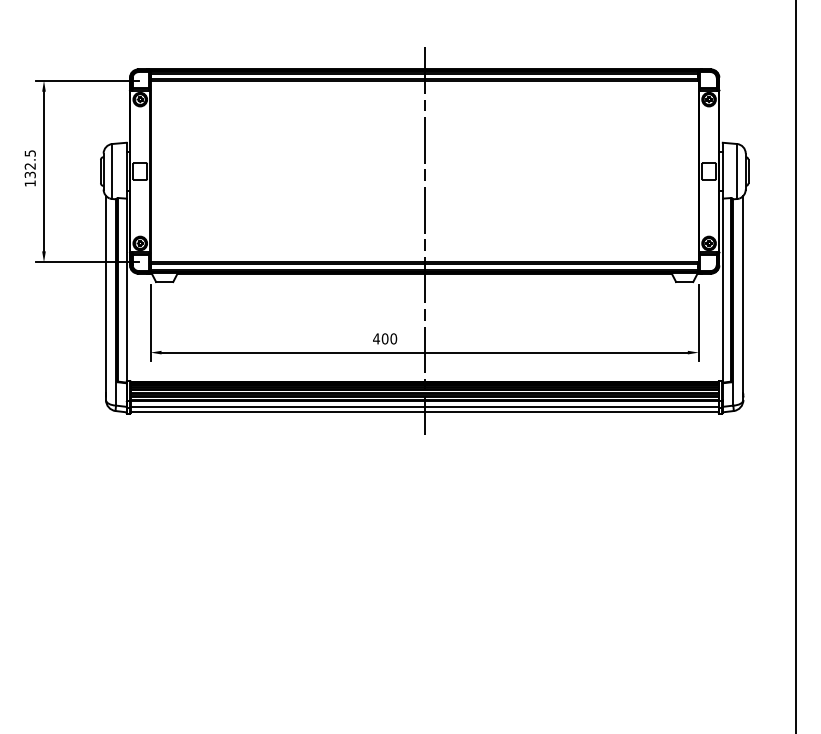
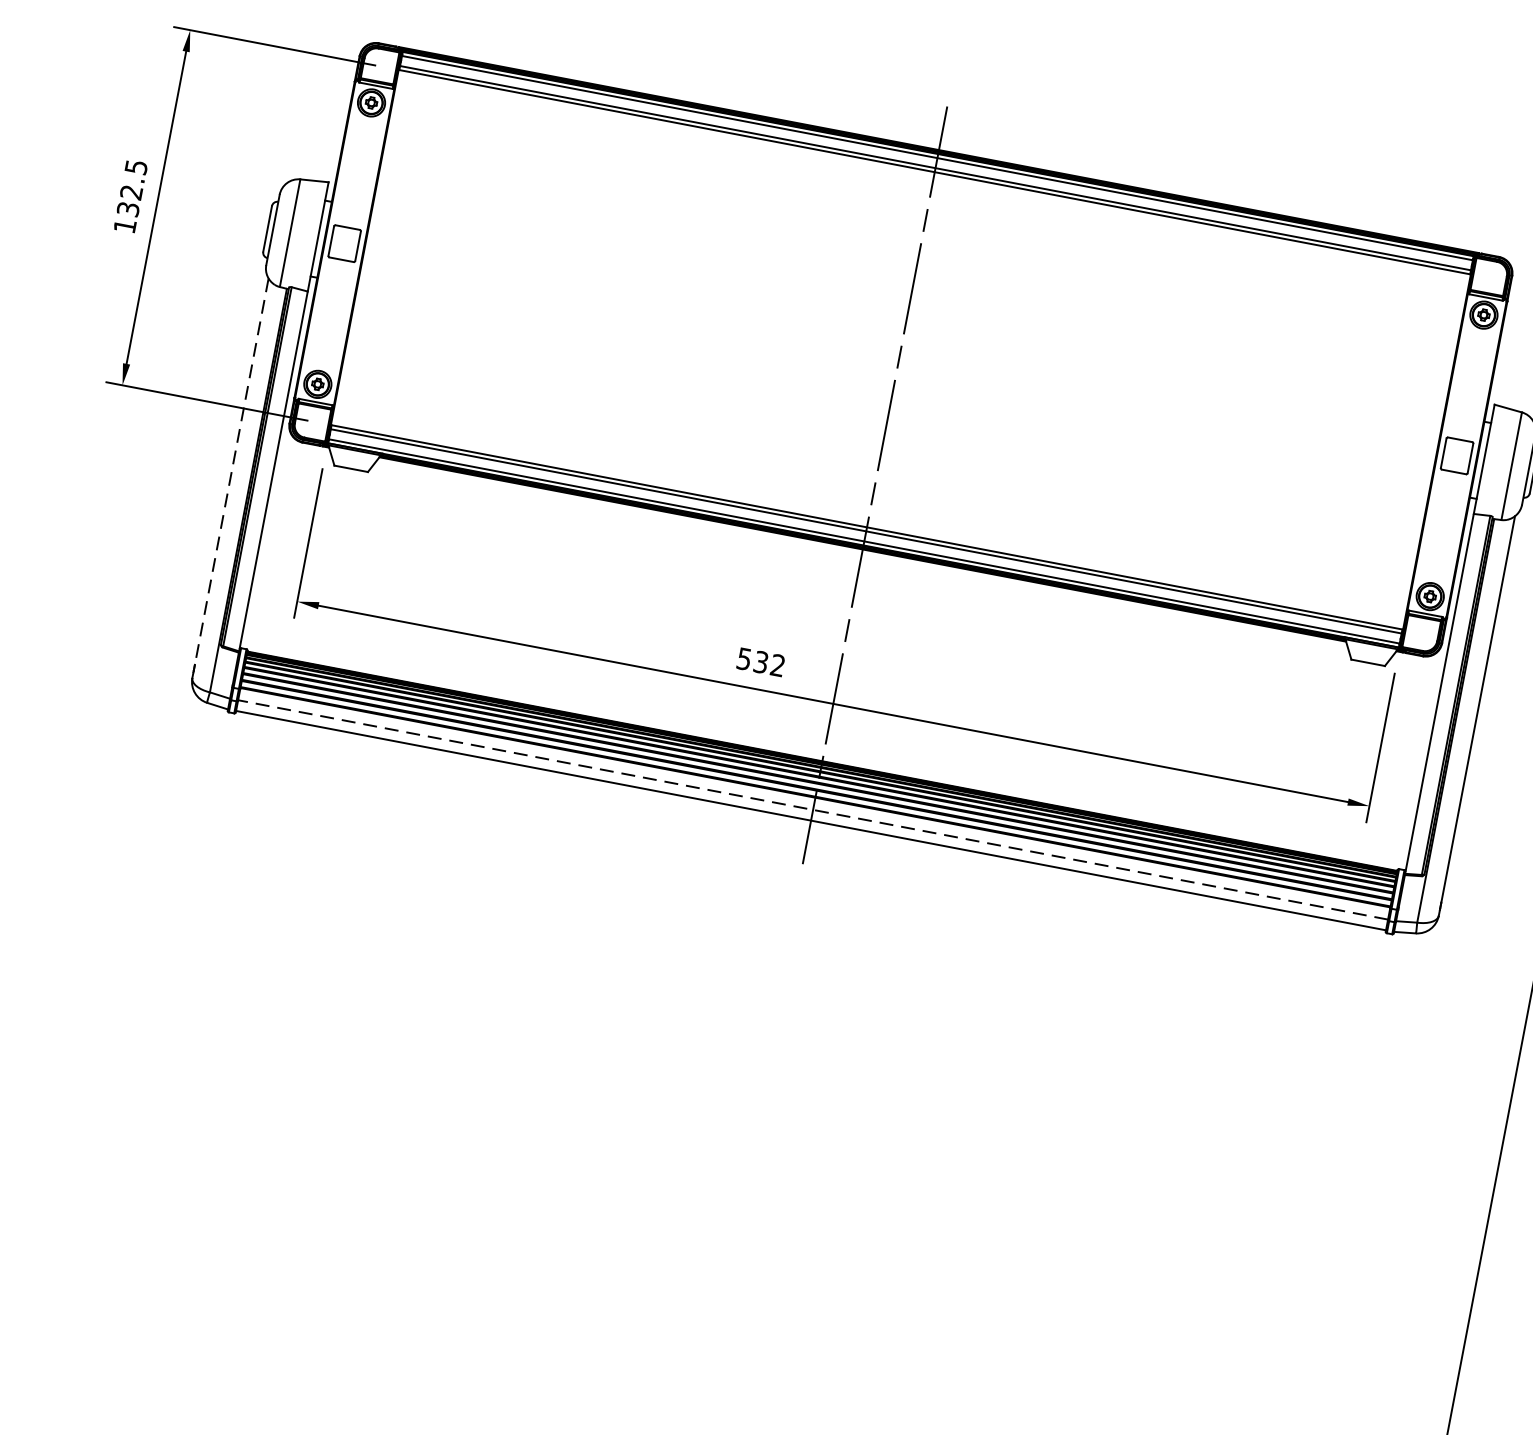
line: (106, 294) -> (232, 471), solid -> dashed
text: (385, 338) -> (761, 661), 400 -> 532
line: (424, 406) -> (812, 809), solid -> dashed

